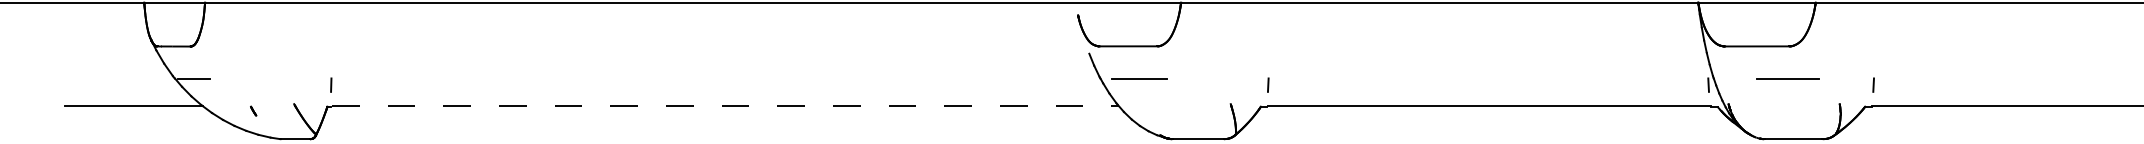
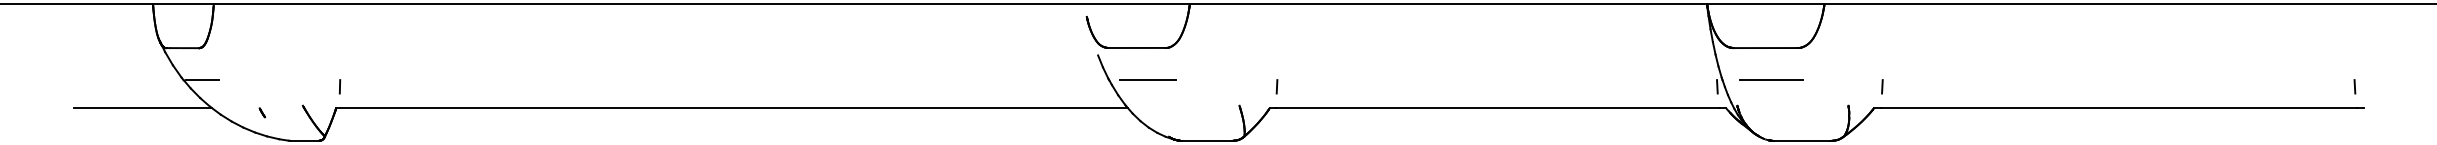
line: (1787, 77) -> (1771, 79), moved
line: (725, 106) -> (734, 108), dashed -> solid

